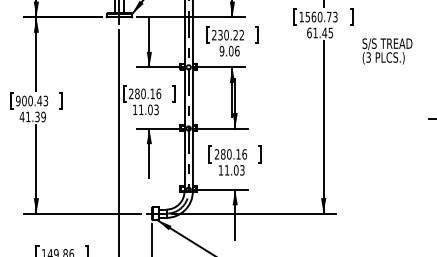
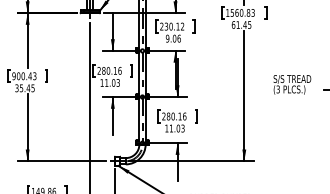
text: (329, 16) -> (248, 12), 1560.73 -> 1560.83
text: (235, 34) -> (177, 26), 230.22 -> 230.12
text: (387, 51) -> (292, 84), moved
text: (32, 116) -> (24, 87), 41.39 -> 35.45

